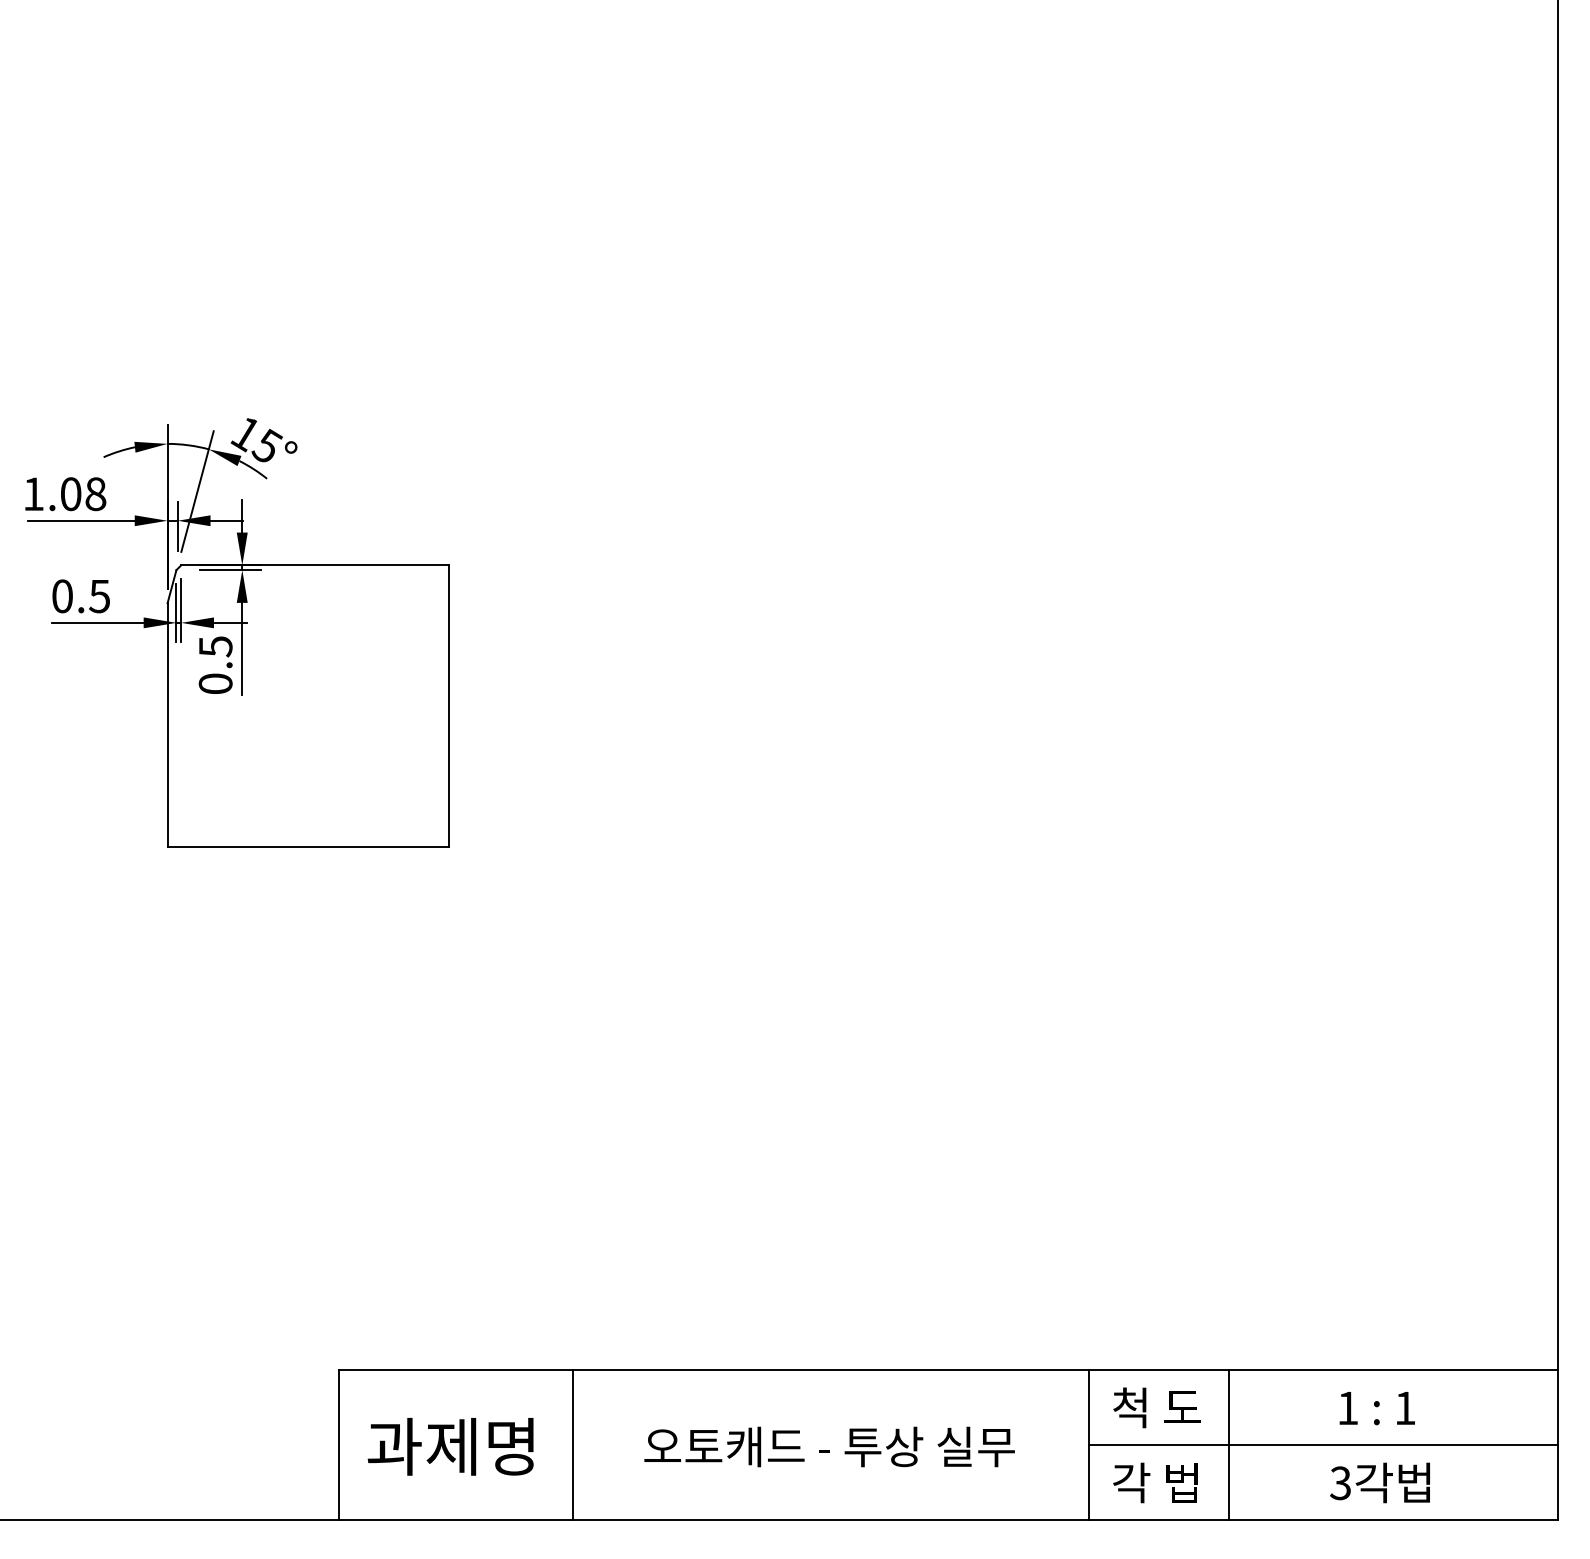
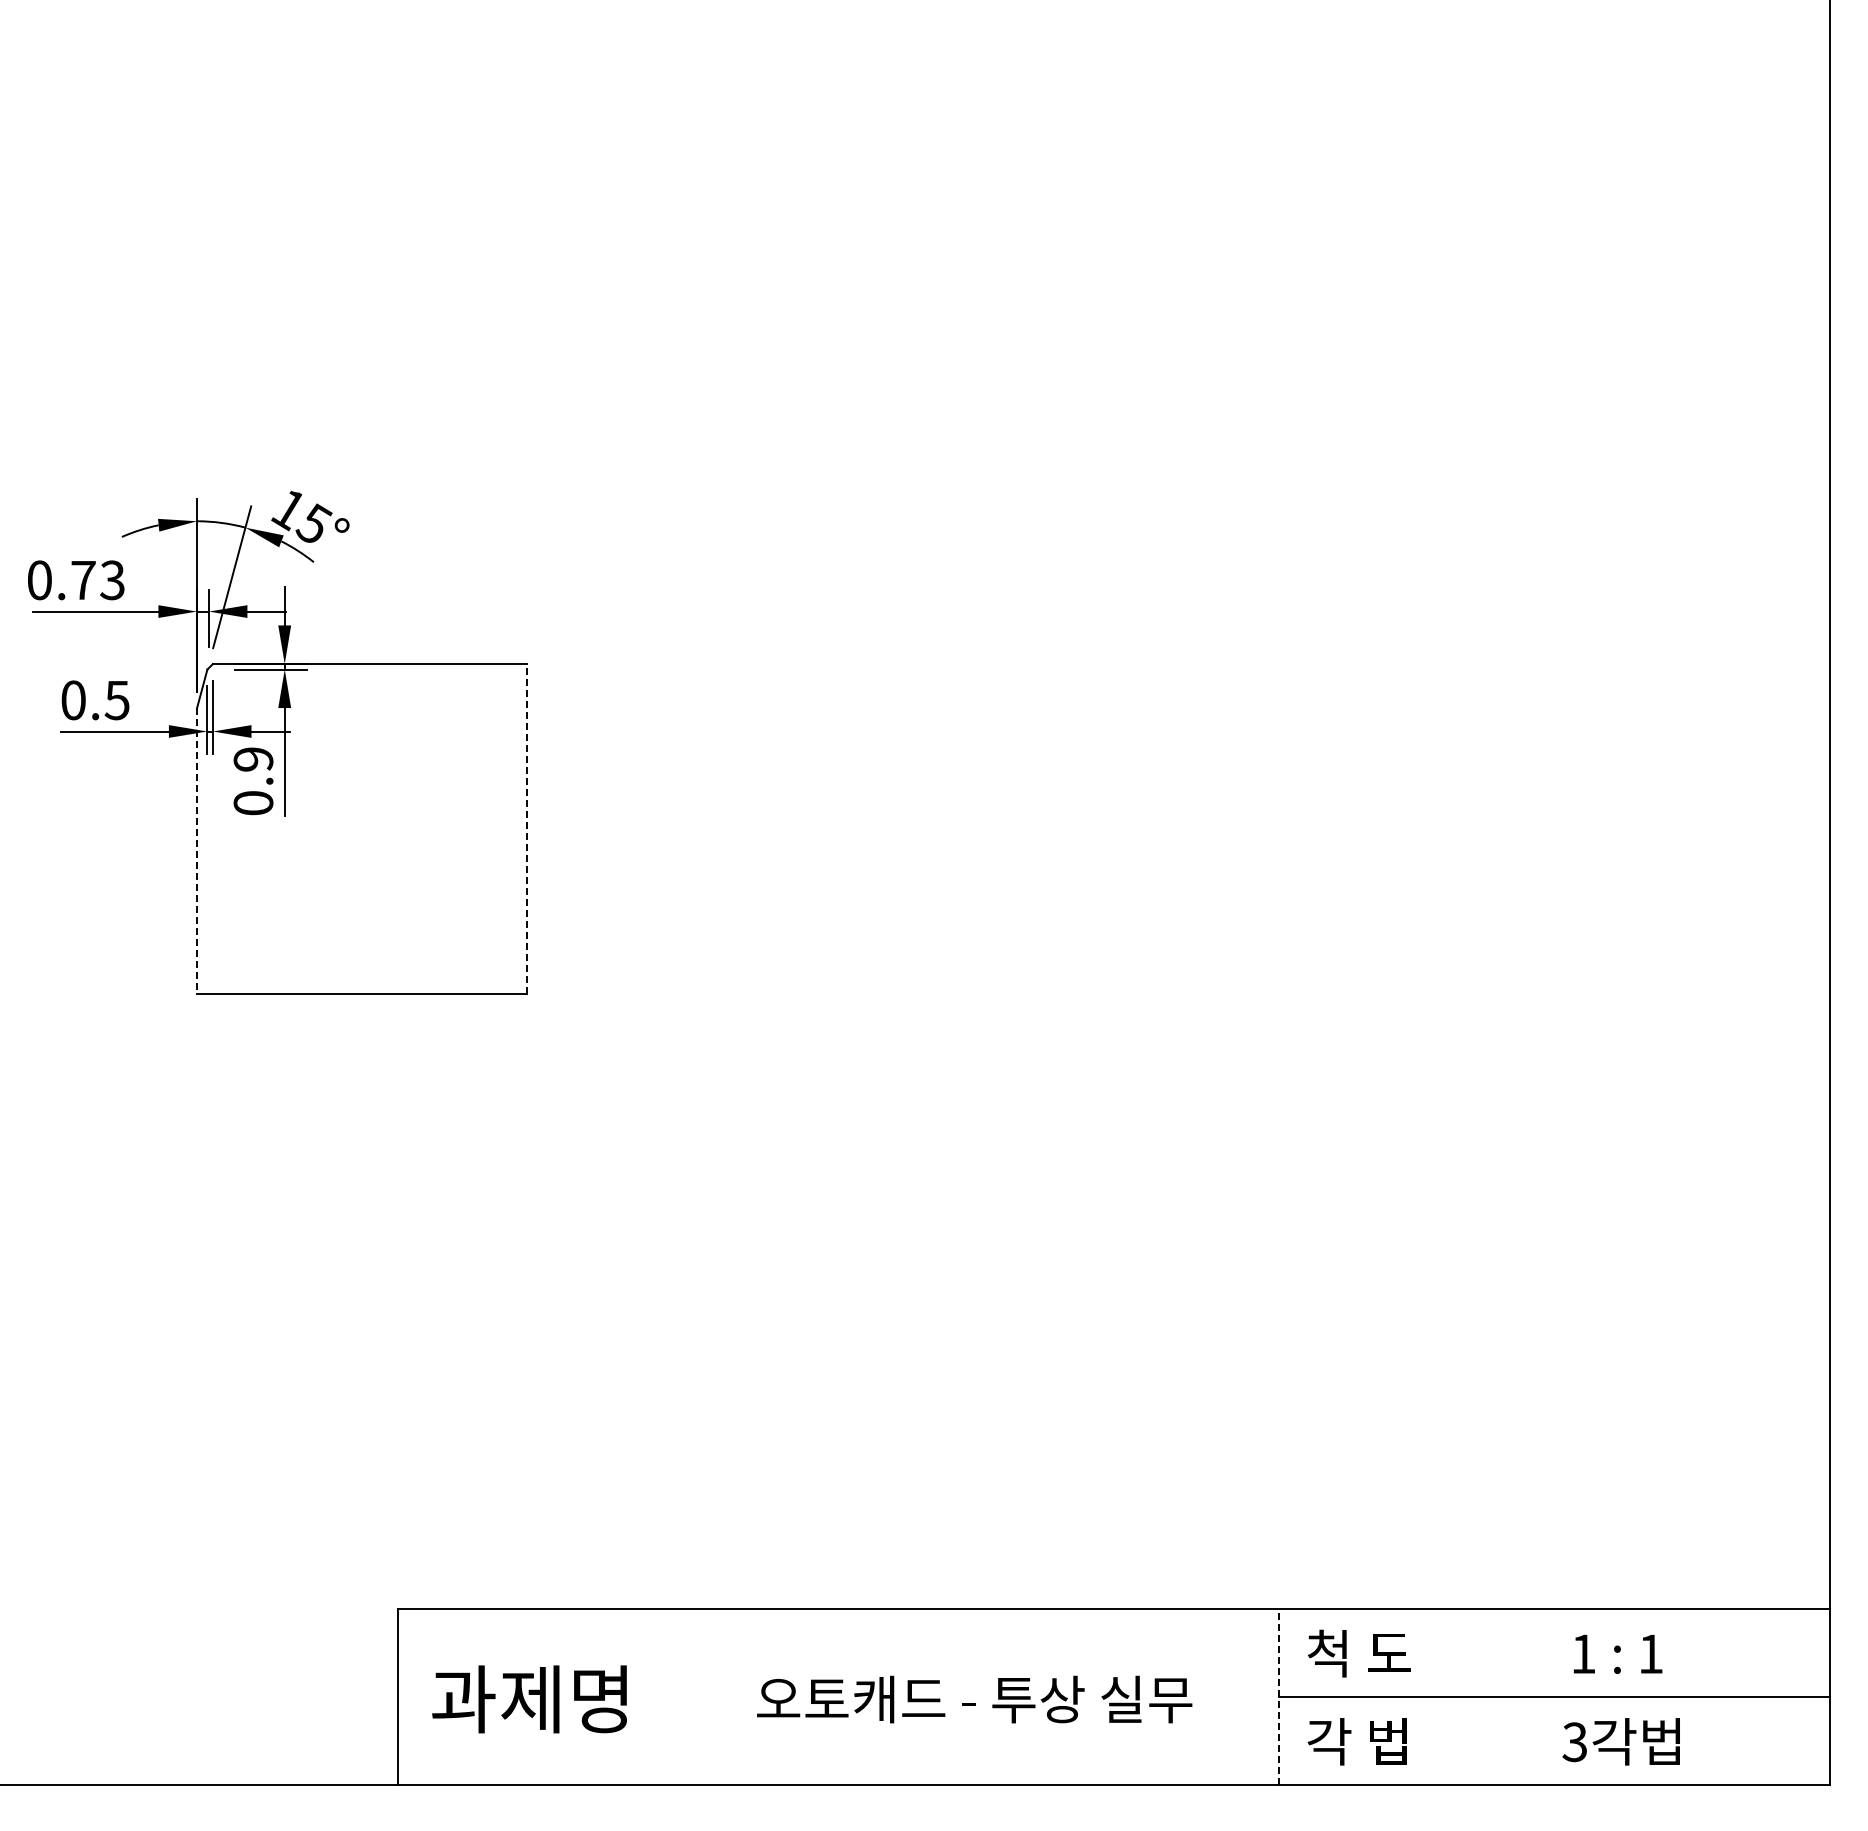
text: (65, 494) -> (76, 580), 1.08 -> 0.73
text: (215, 646) -> (253, 759), 0.5 -> 0.9
line: (448, 705) -> (527, 828), solid -> dashed
line: (168, 725) -> (197, 851), solid -> dashed
line: (1089, 1444) -> (1279, 1696), solid -> dashed
line: (573, 1445) -> (673, 1697), removed
line: (1229, 1445) -> (1444, 1697), removed

